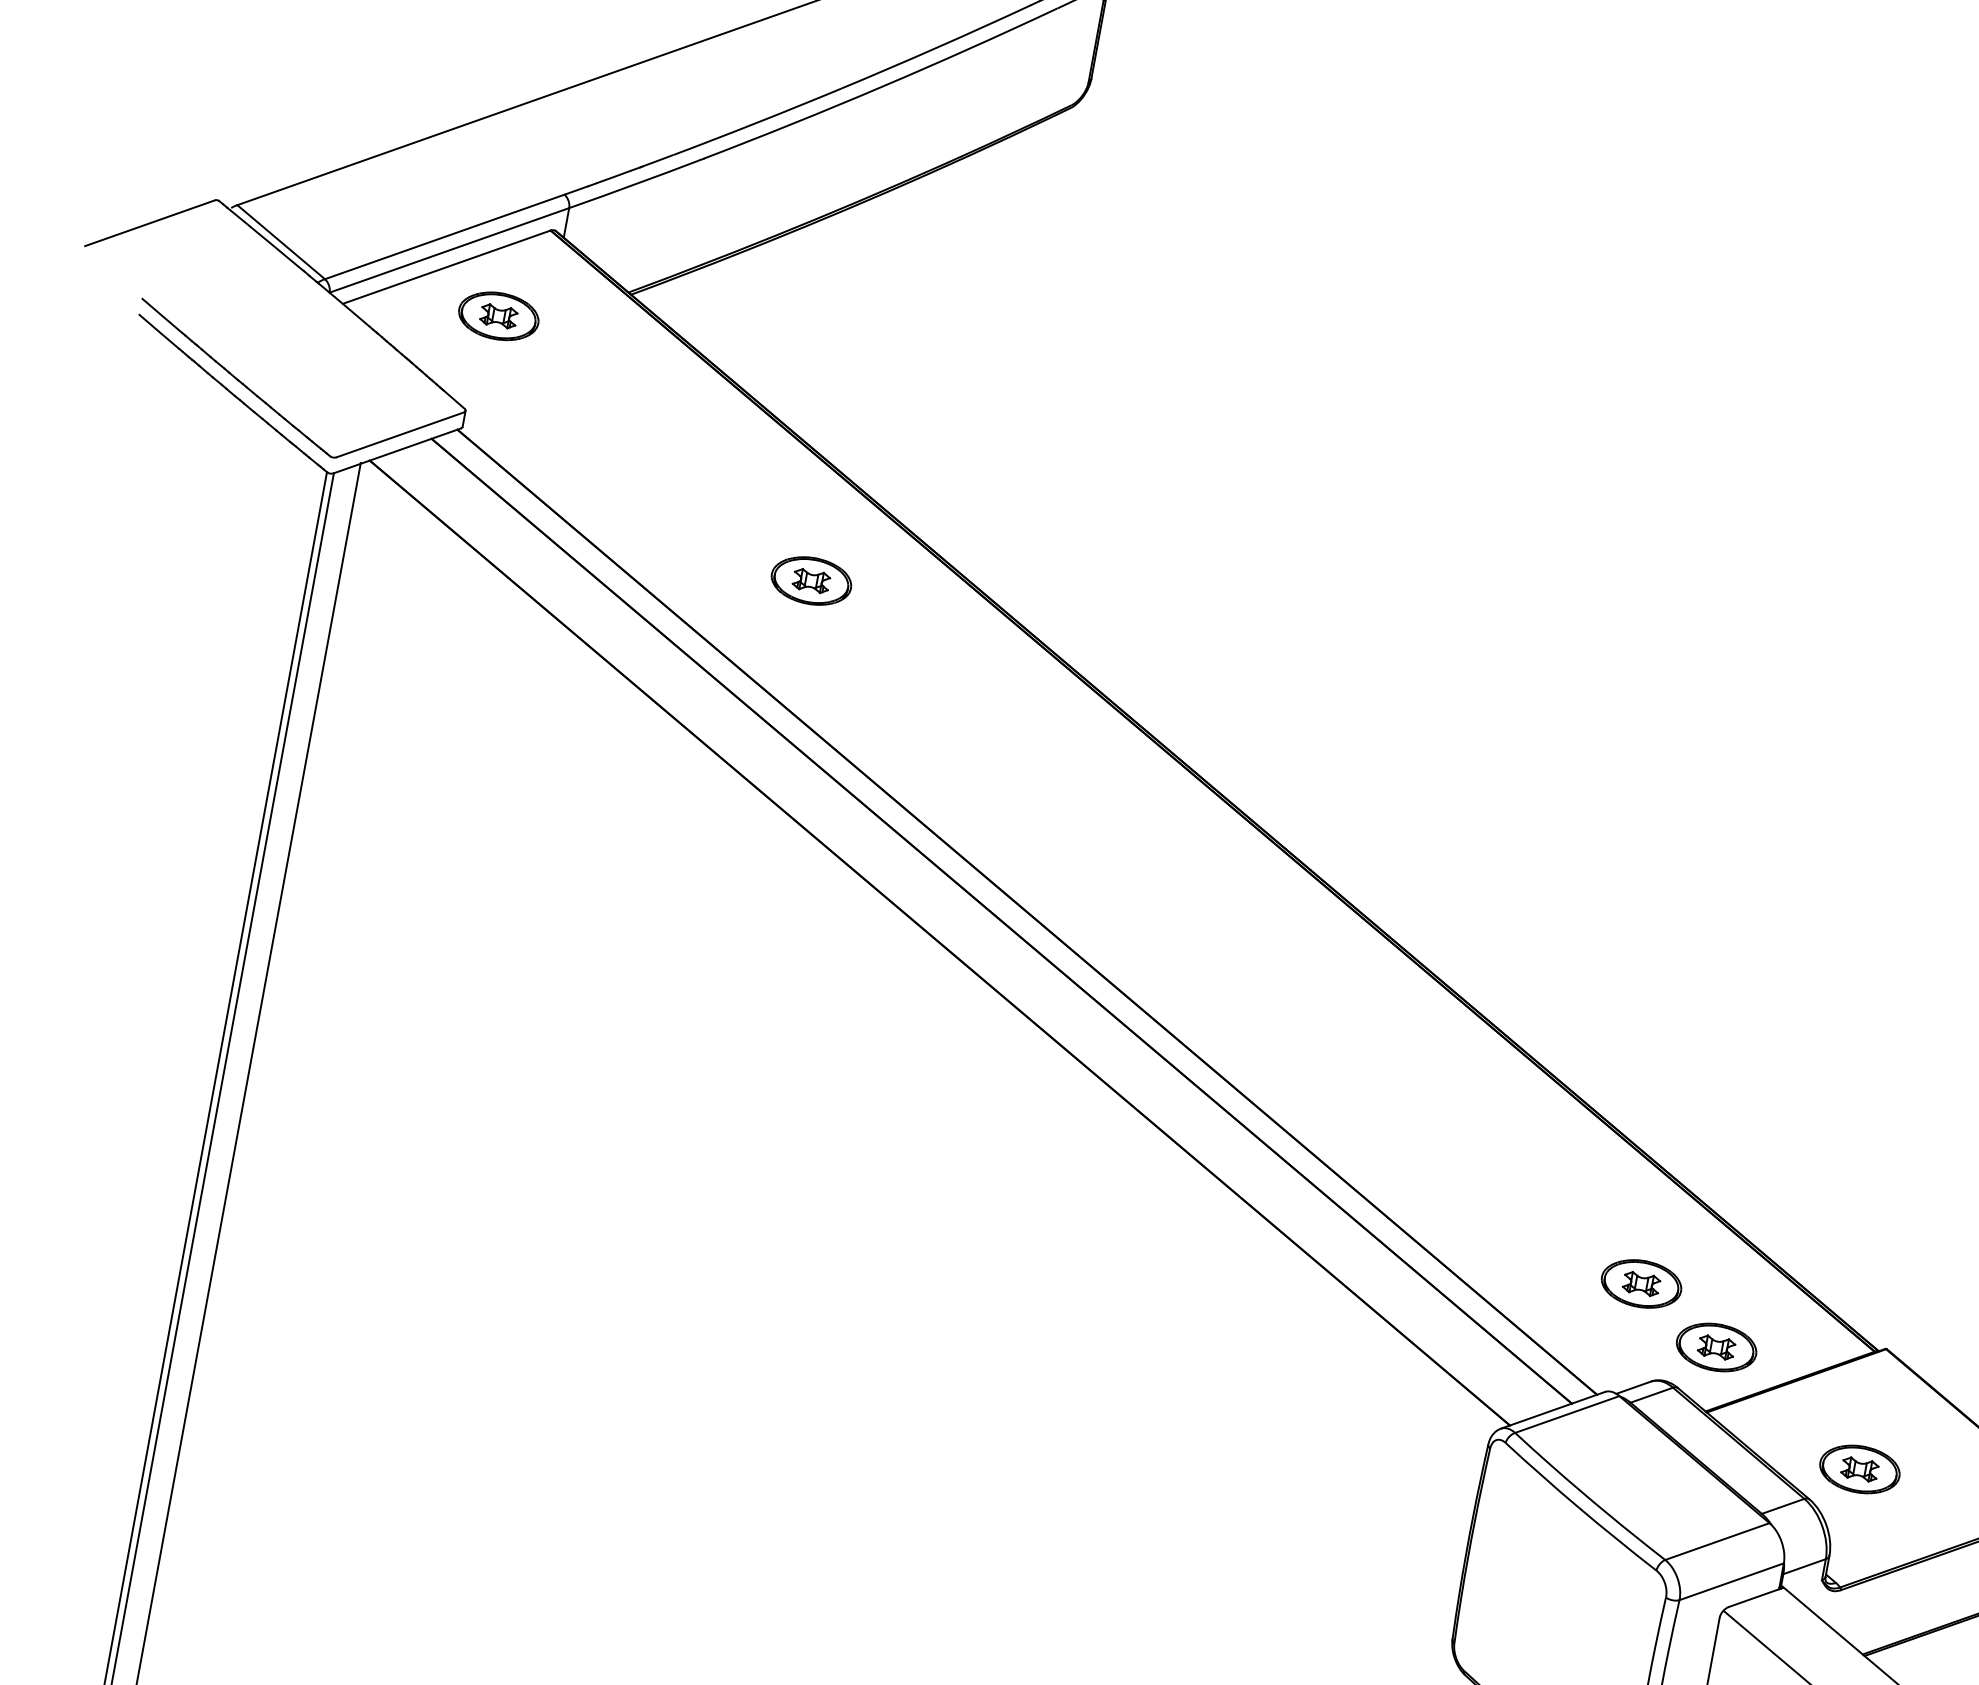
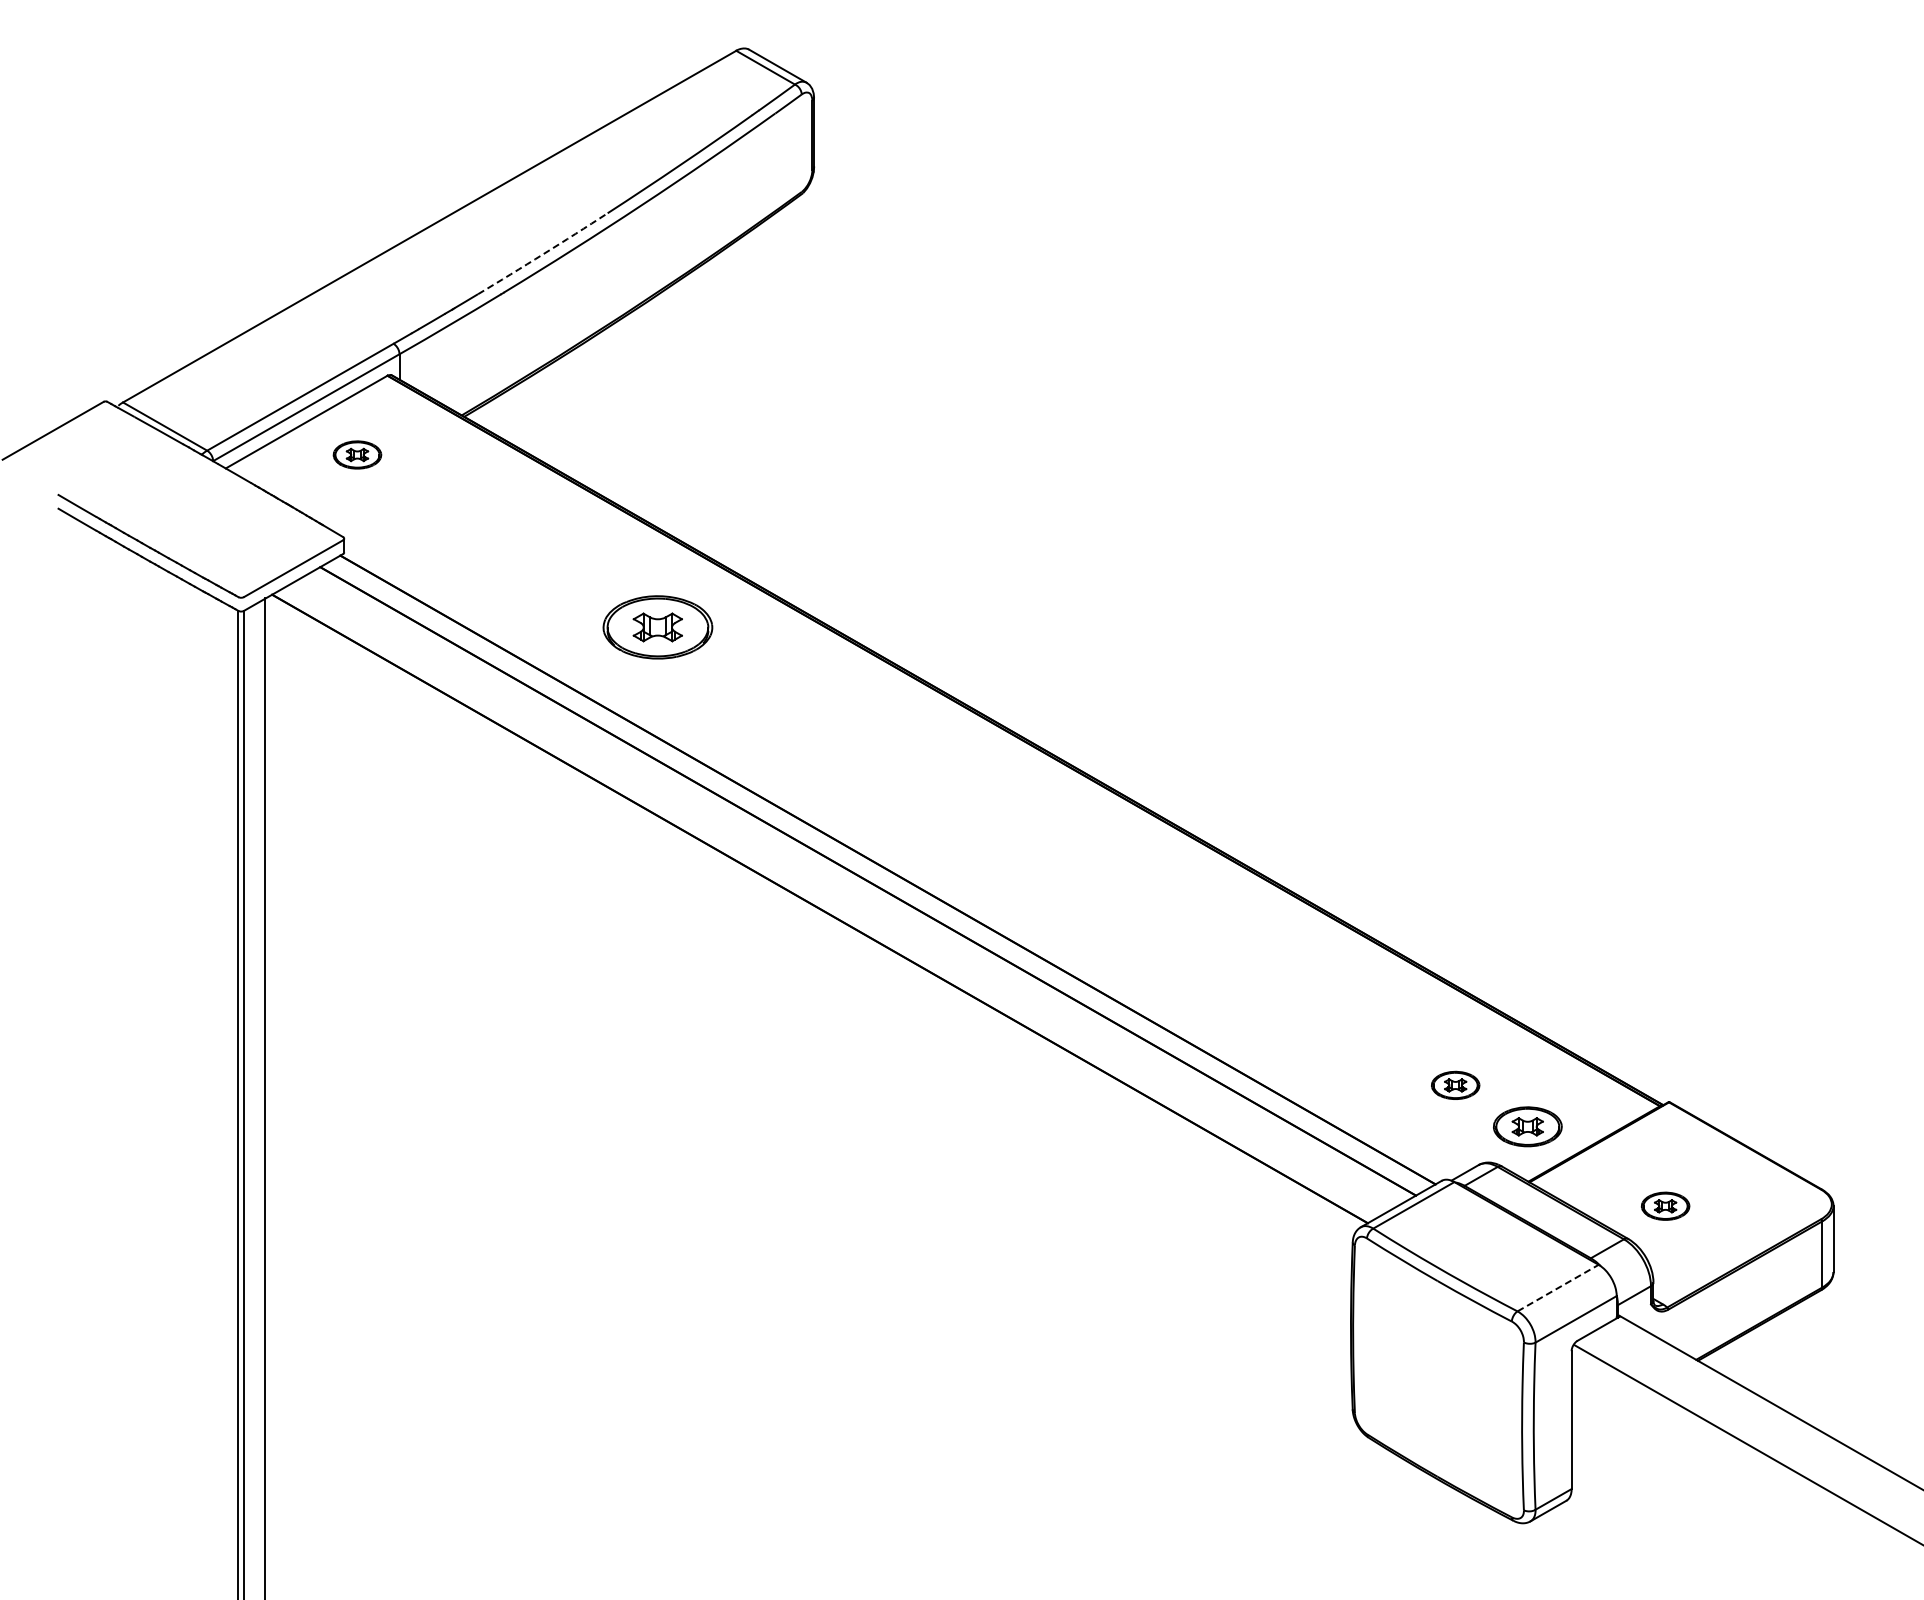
arc: (757, 122) -> (543, 254), solid -> dashed
part: (498, 315) -> (357, 454), size x0.7
part: (810, 580) -> (657, 627), size x1.6
part: (1641, 1284) -> (1455, 1085), size x0.7
part: (1859, 1468) -> (1665, 1205), size x0.7
line: (1717, 1542) -> (1558, 1288), solid -> dashed

